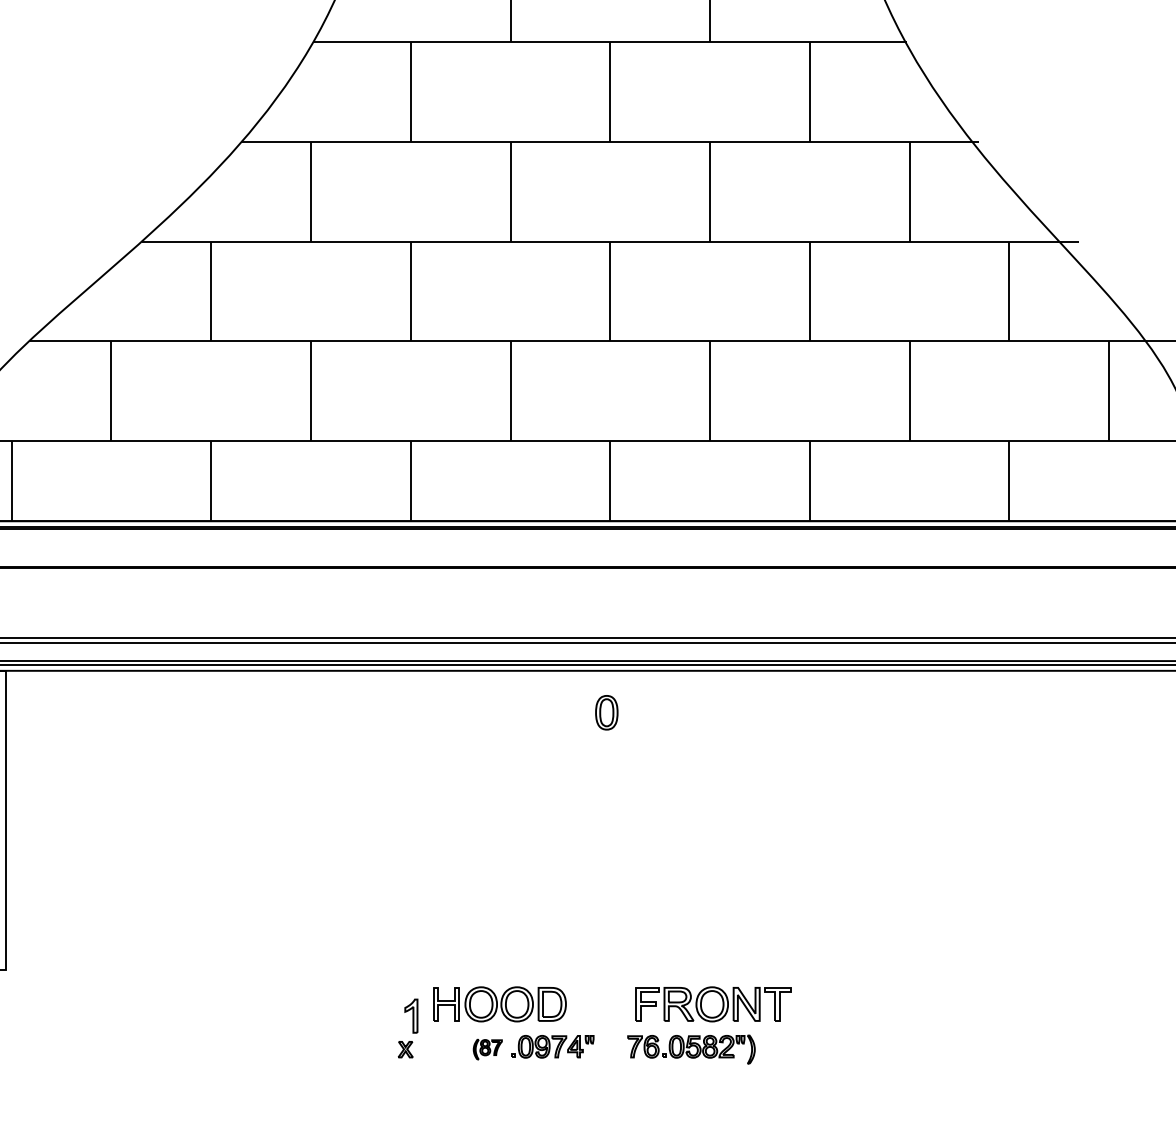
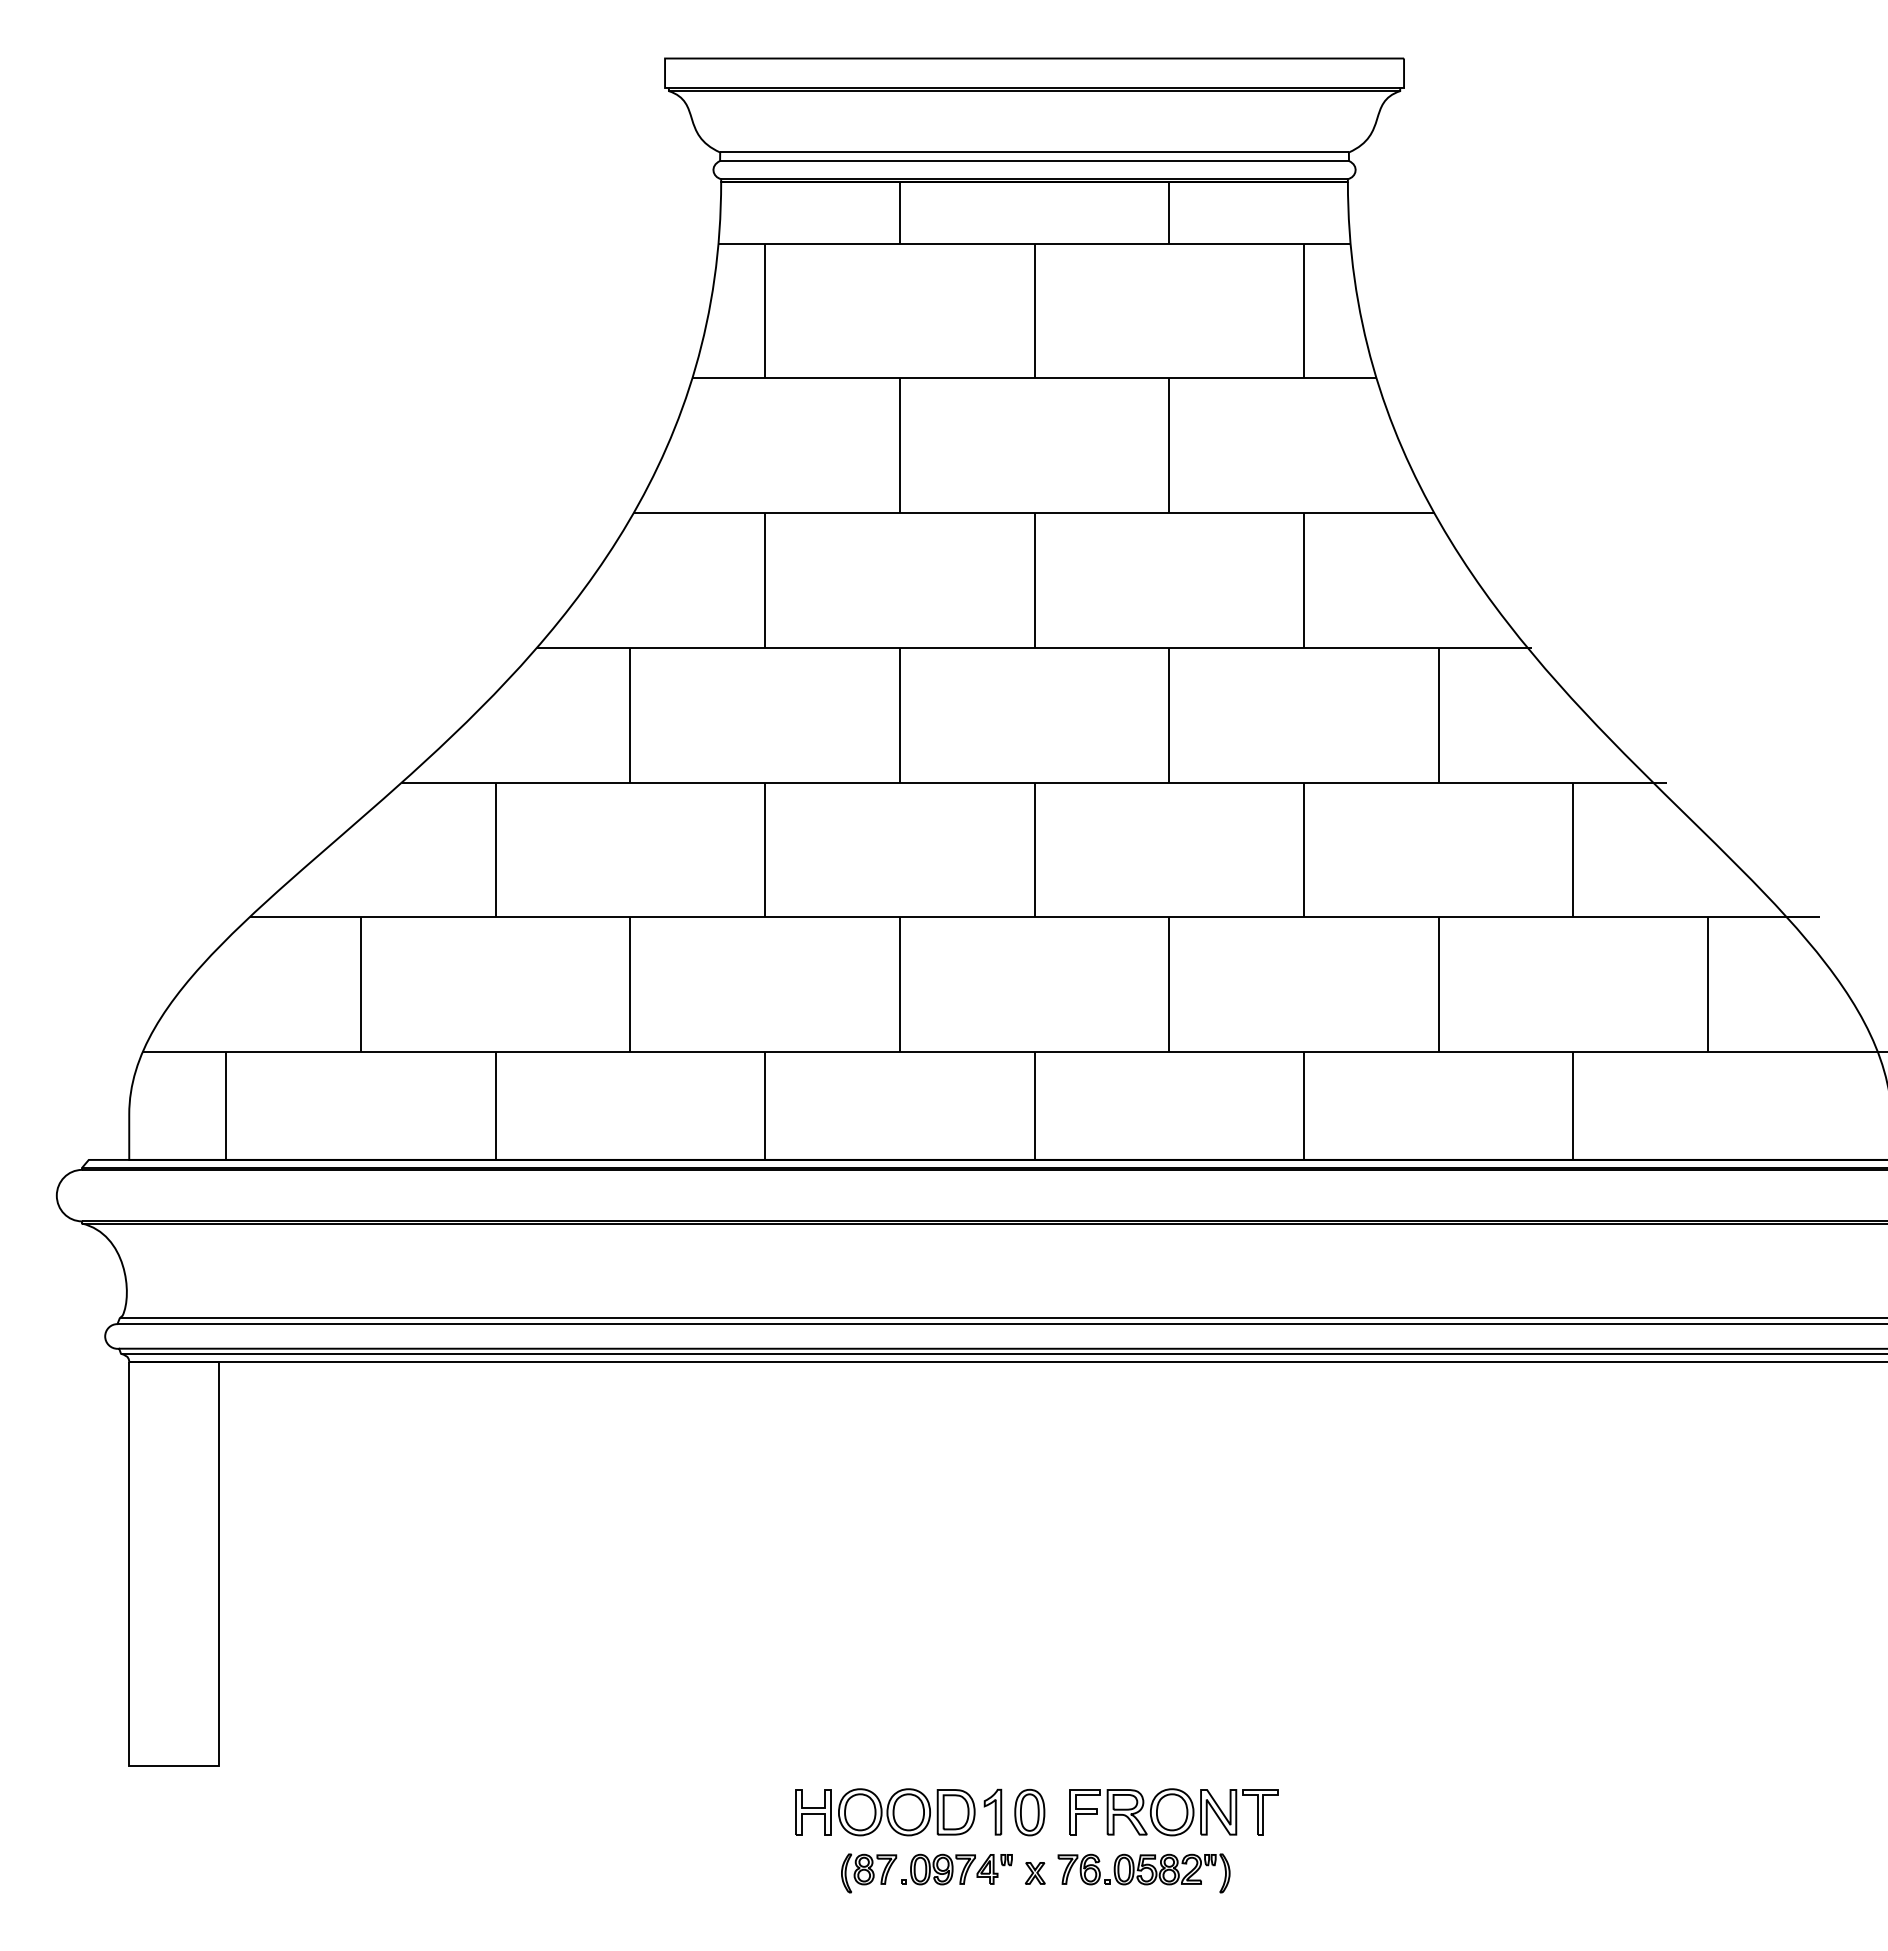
part: (606, 712) -> (1029, 1812), moved
part: (411, 1015) -> (992, 1811), moved
part: (405, 1049) -> (1035, 1873), moved
part: (488, 1049) -> (869, 1873), size x1.43

